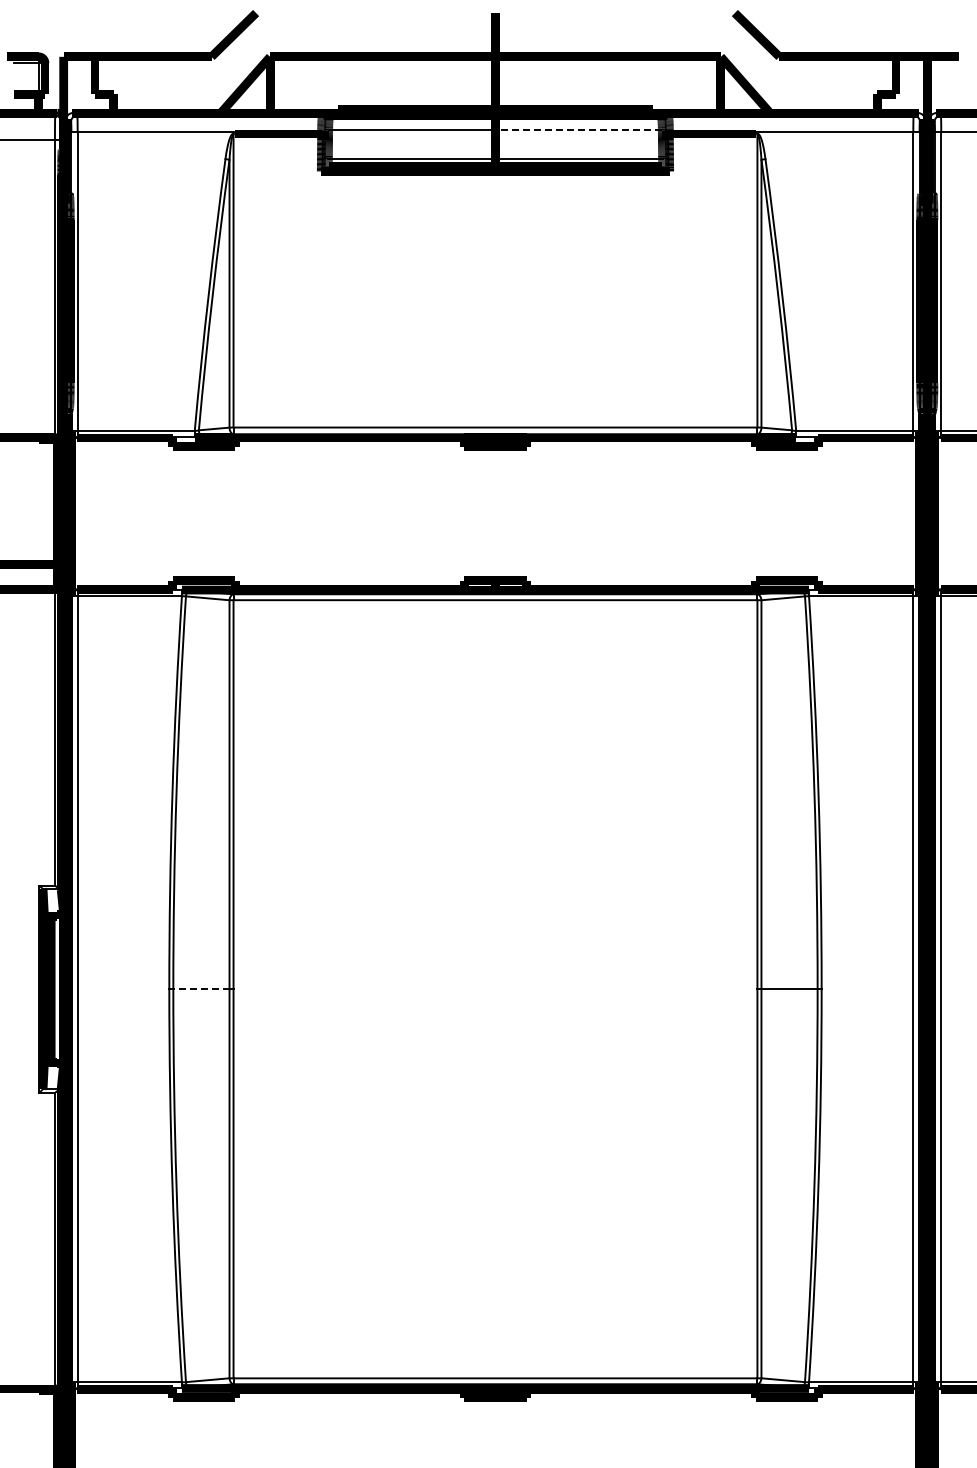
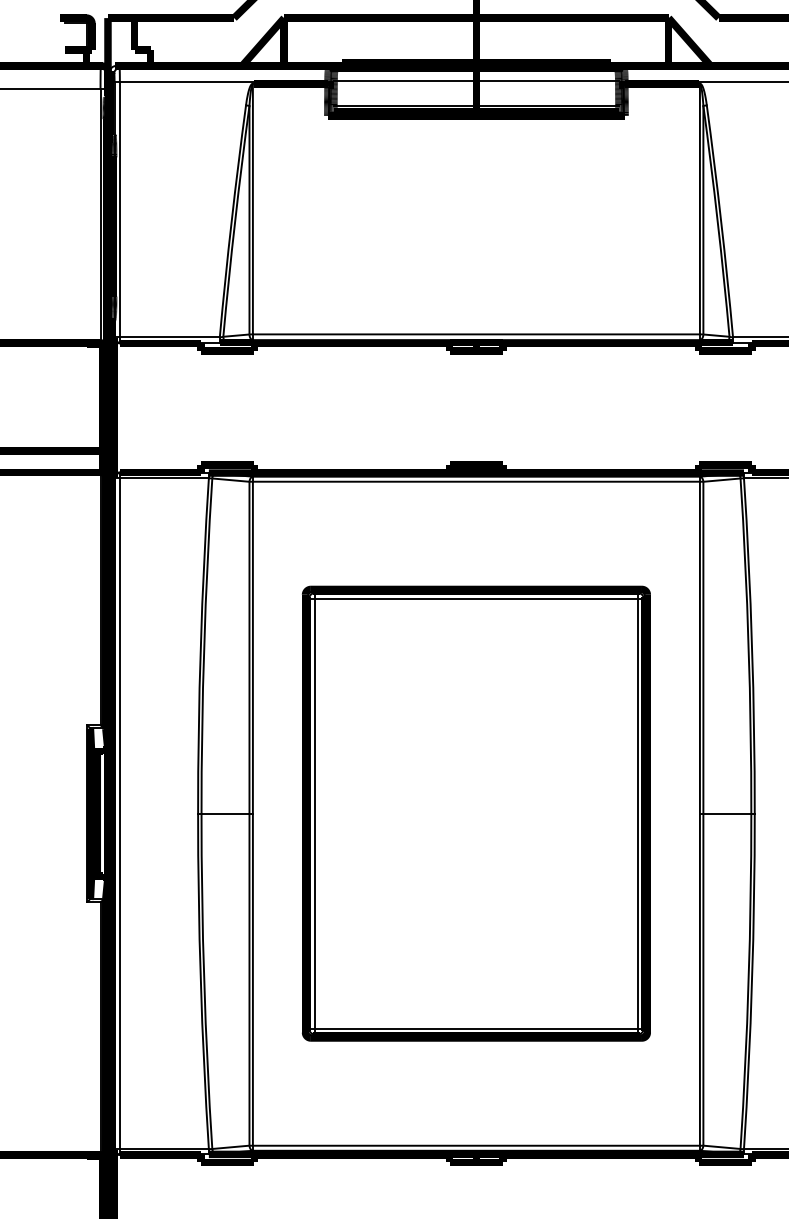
line: (578, 130) -> (547, 80), dashed -> solid
line: (200, 989) -> (224, 813), dashed -> solid
part: (495, 989) -> (476, 813), added

